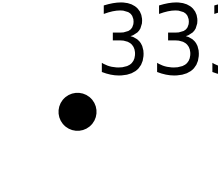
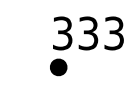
part: (77, 111) -> (58, 67), moved

